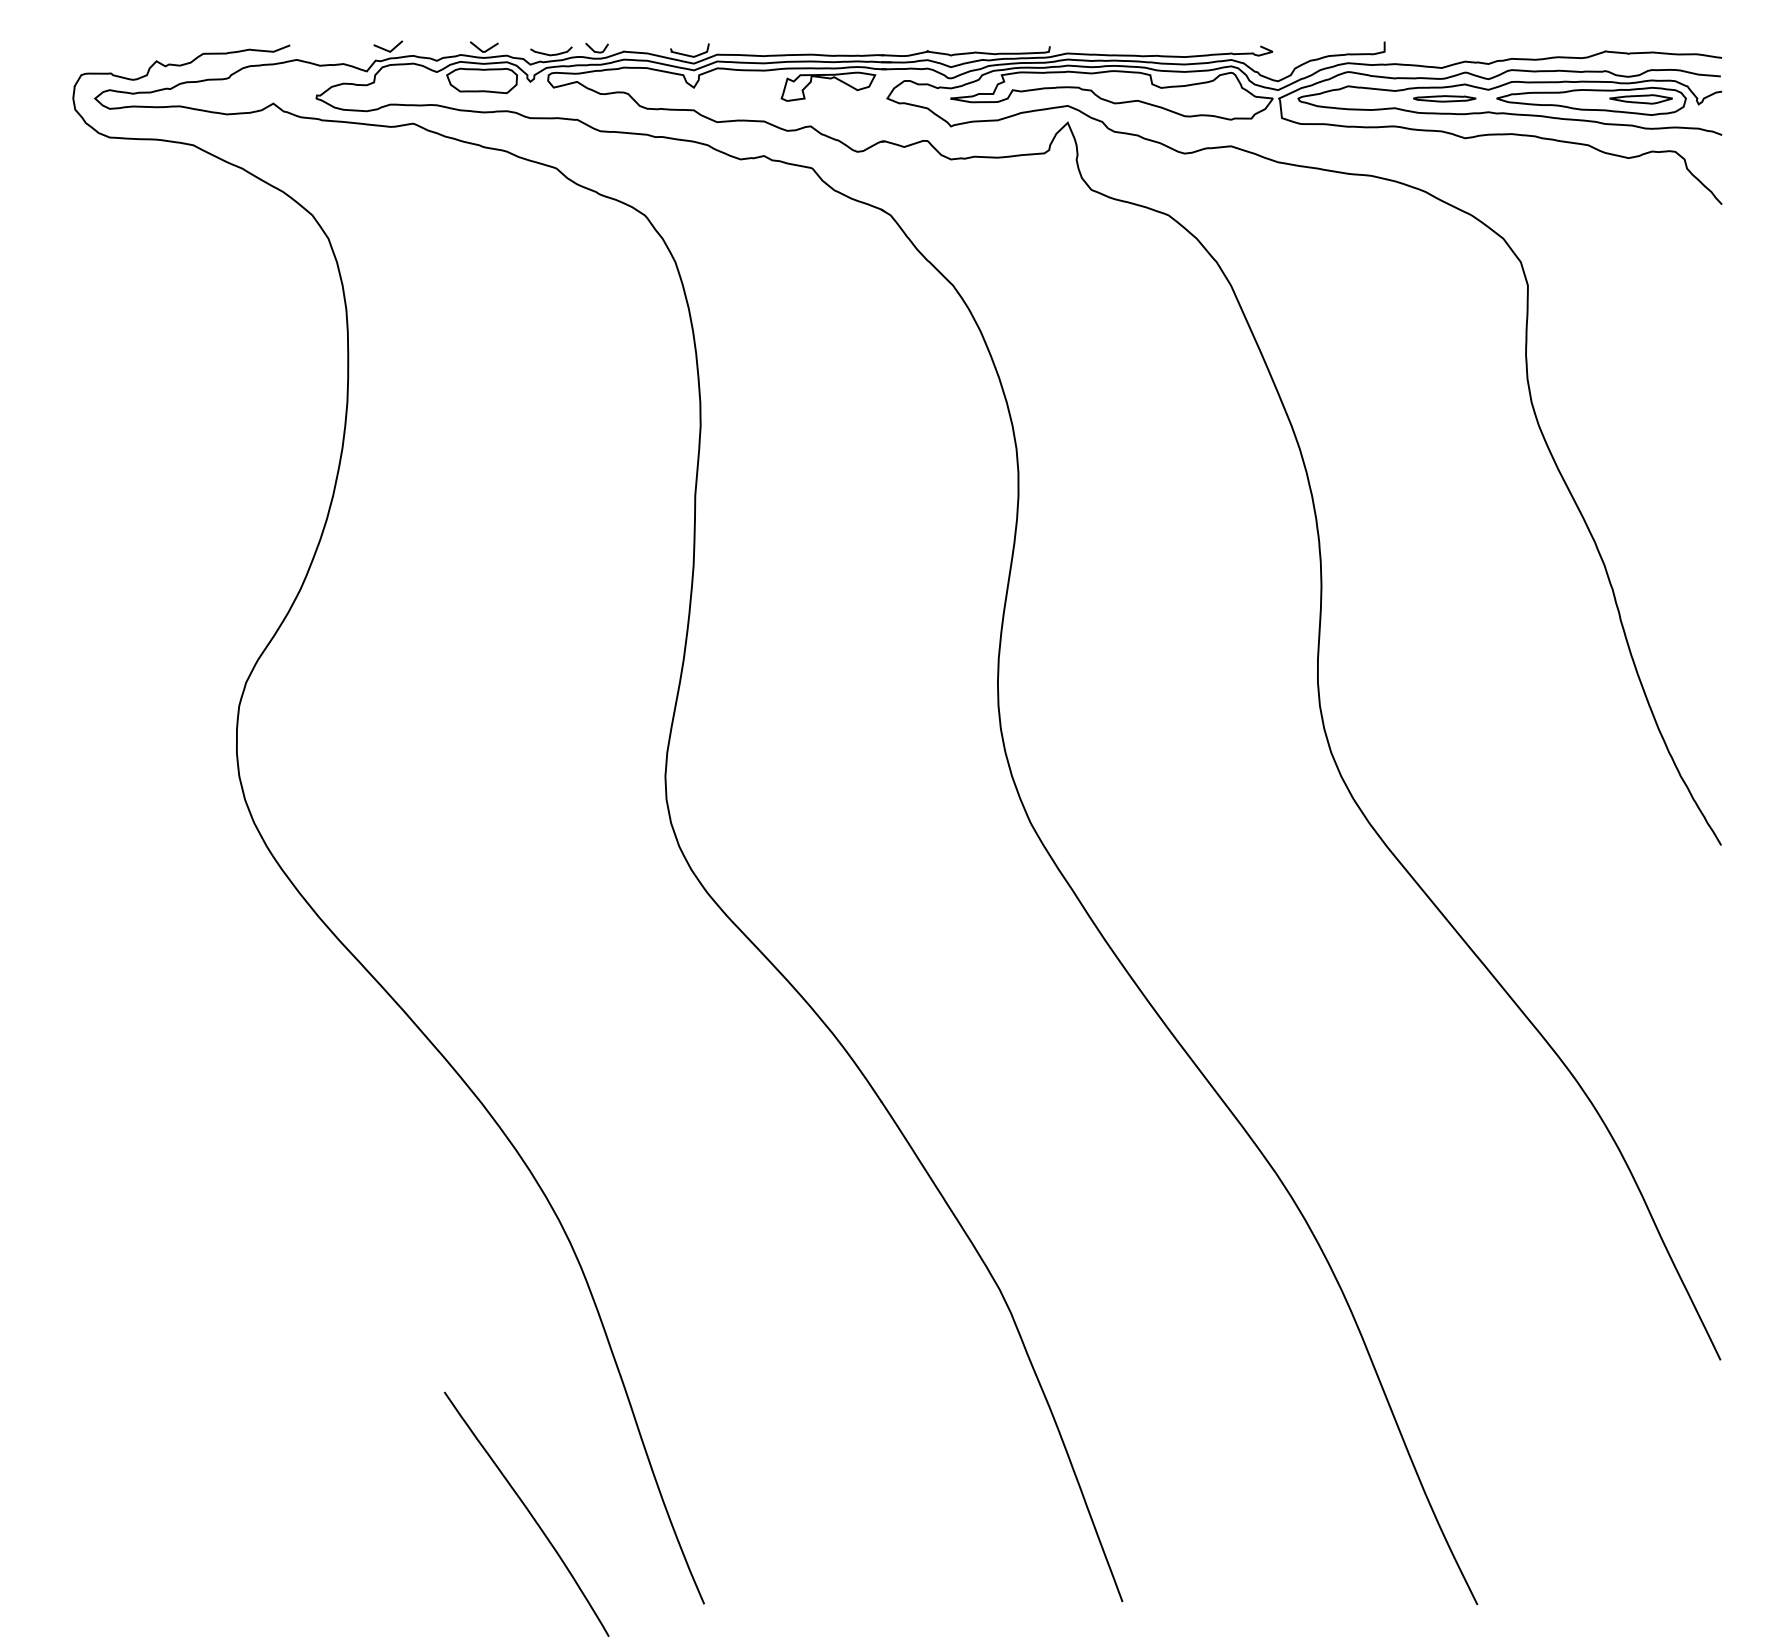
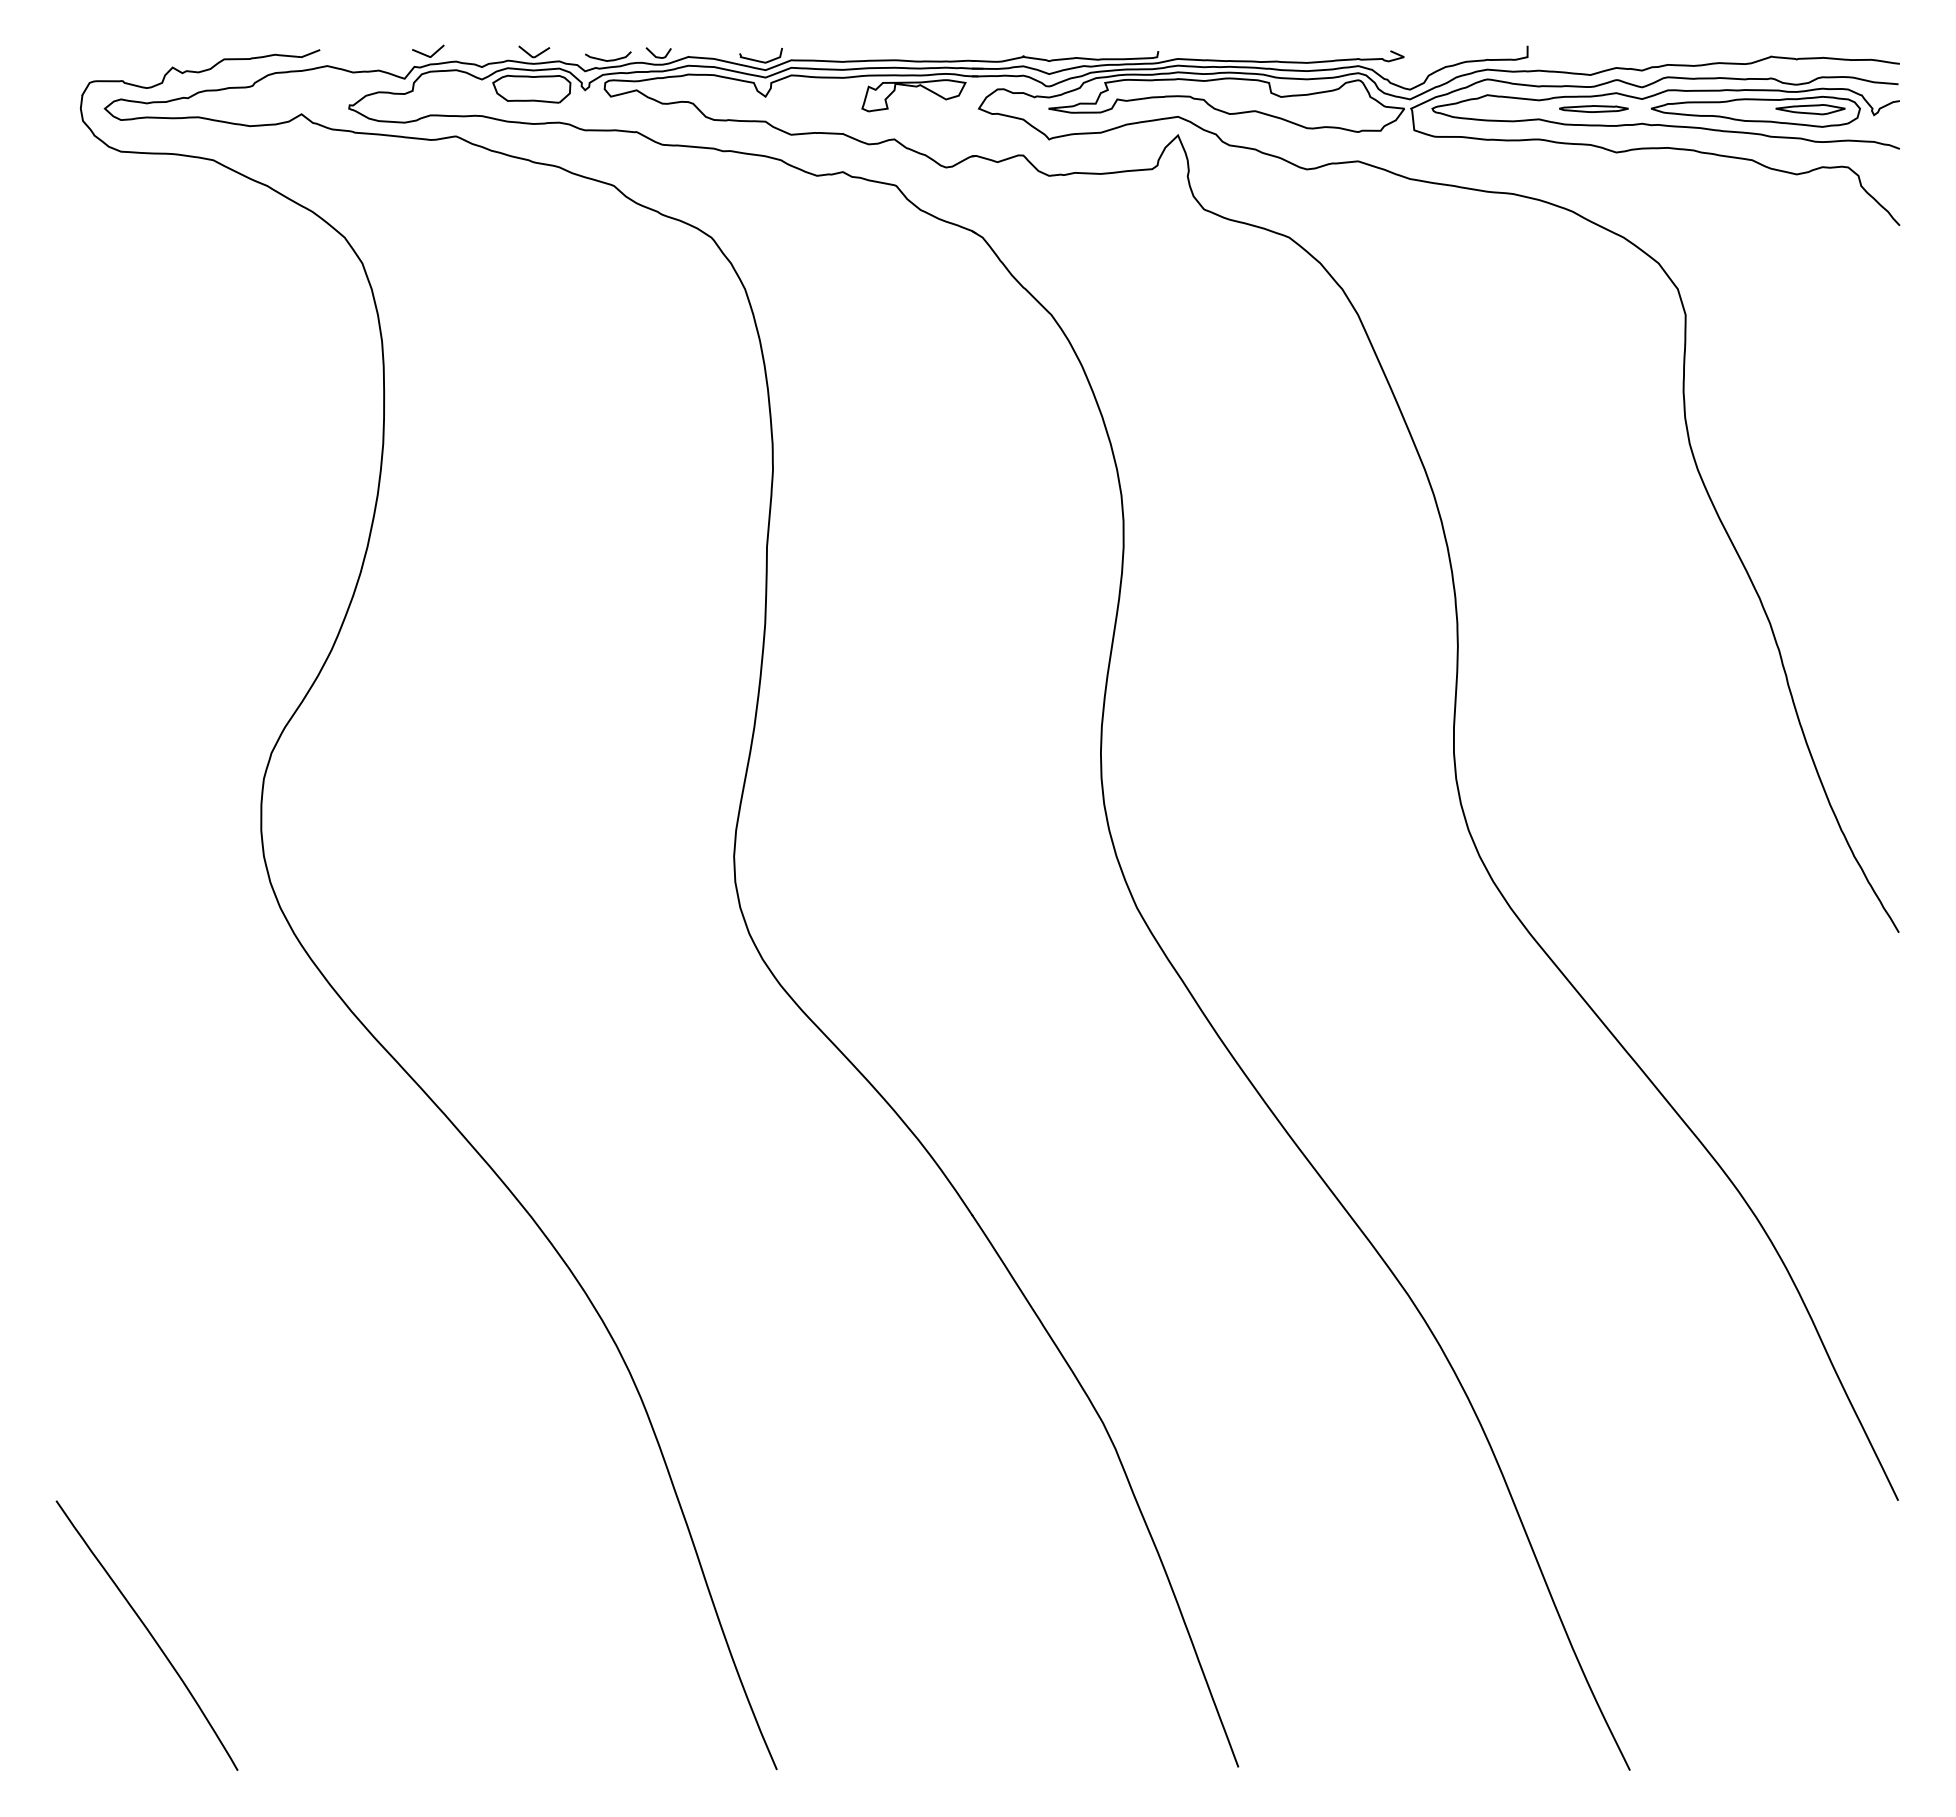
curve: (528, 1513) -> (149, 1634), moved

